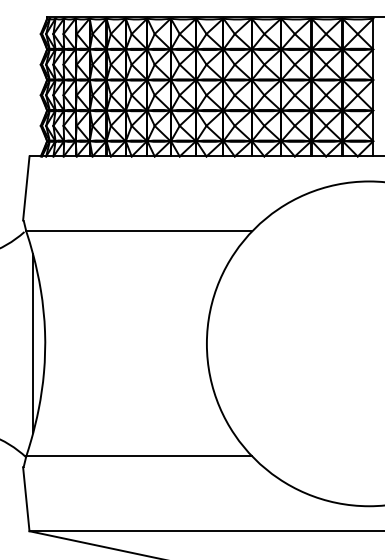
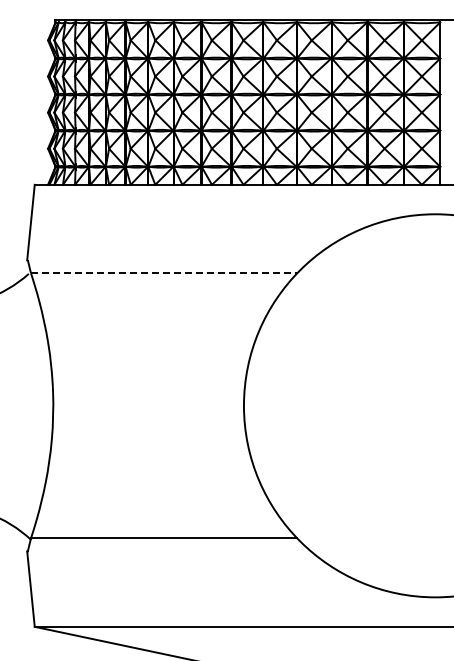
line: (139, 231) -> (164, 273), solid -> dashed
line: (33, 342) -> (39, 404), removed

